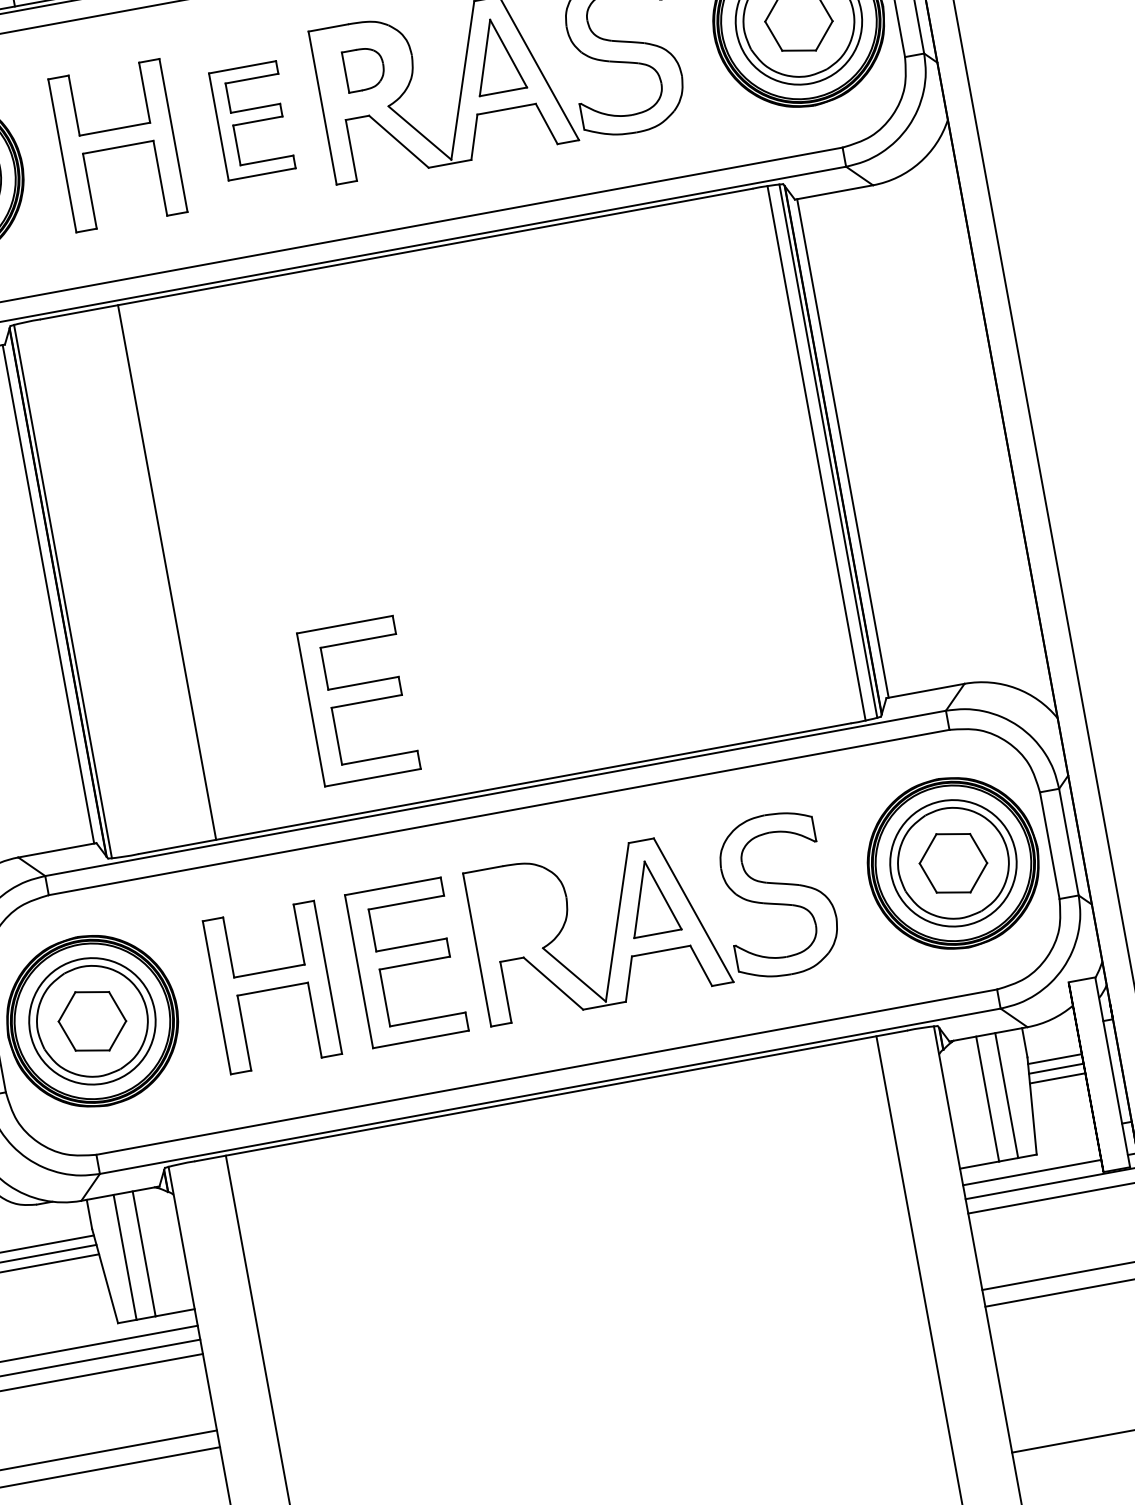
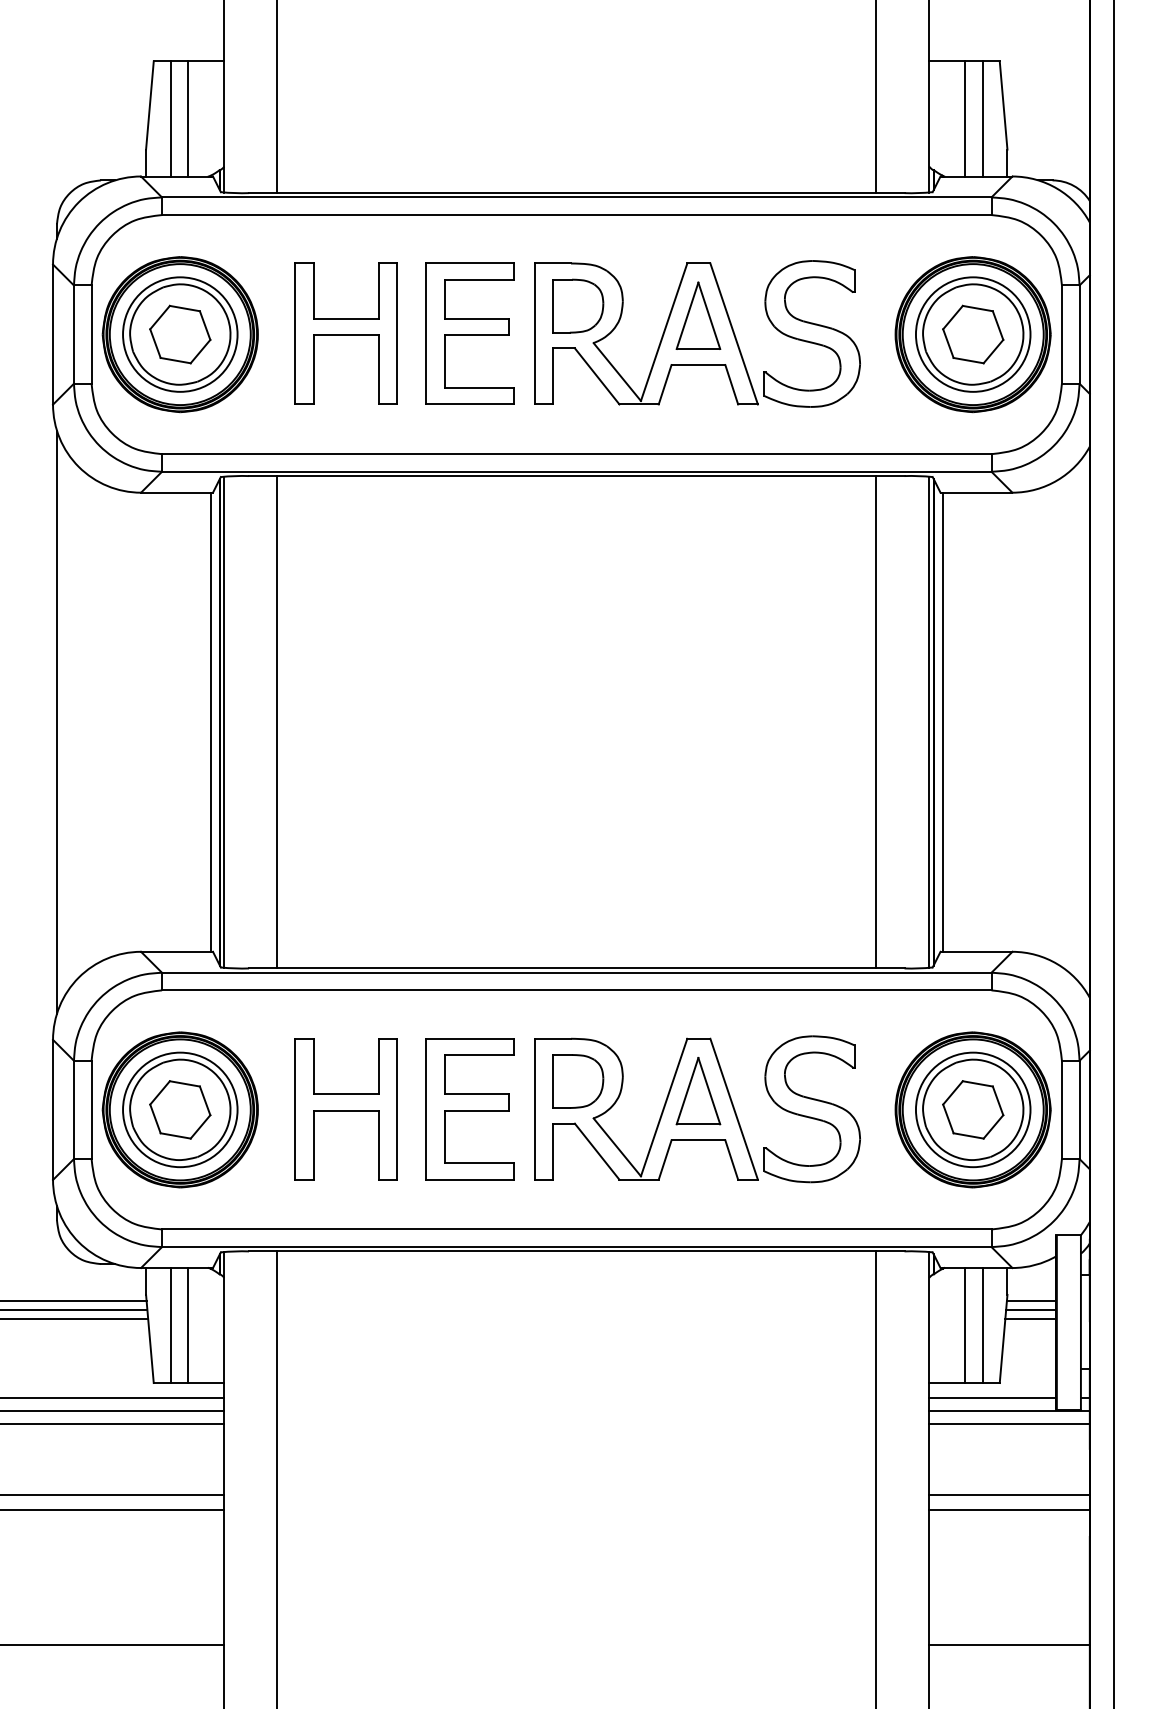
part: (364, 68) -> (578, 305), size x1.43
part: (251, 120) -> (469, 333), size x1.43
line: (816, 453) -> (876, 722), moved
line: (167, 572) -> (277, 722), moved
part: (358, 701) -> (469, 868), removed
part: (519, 911) -> (578, 1081), added

